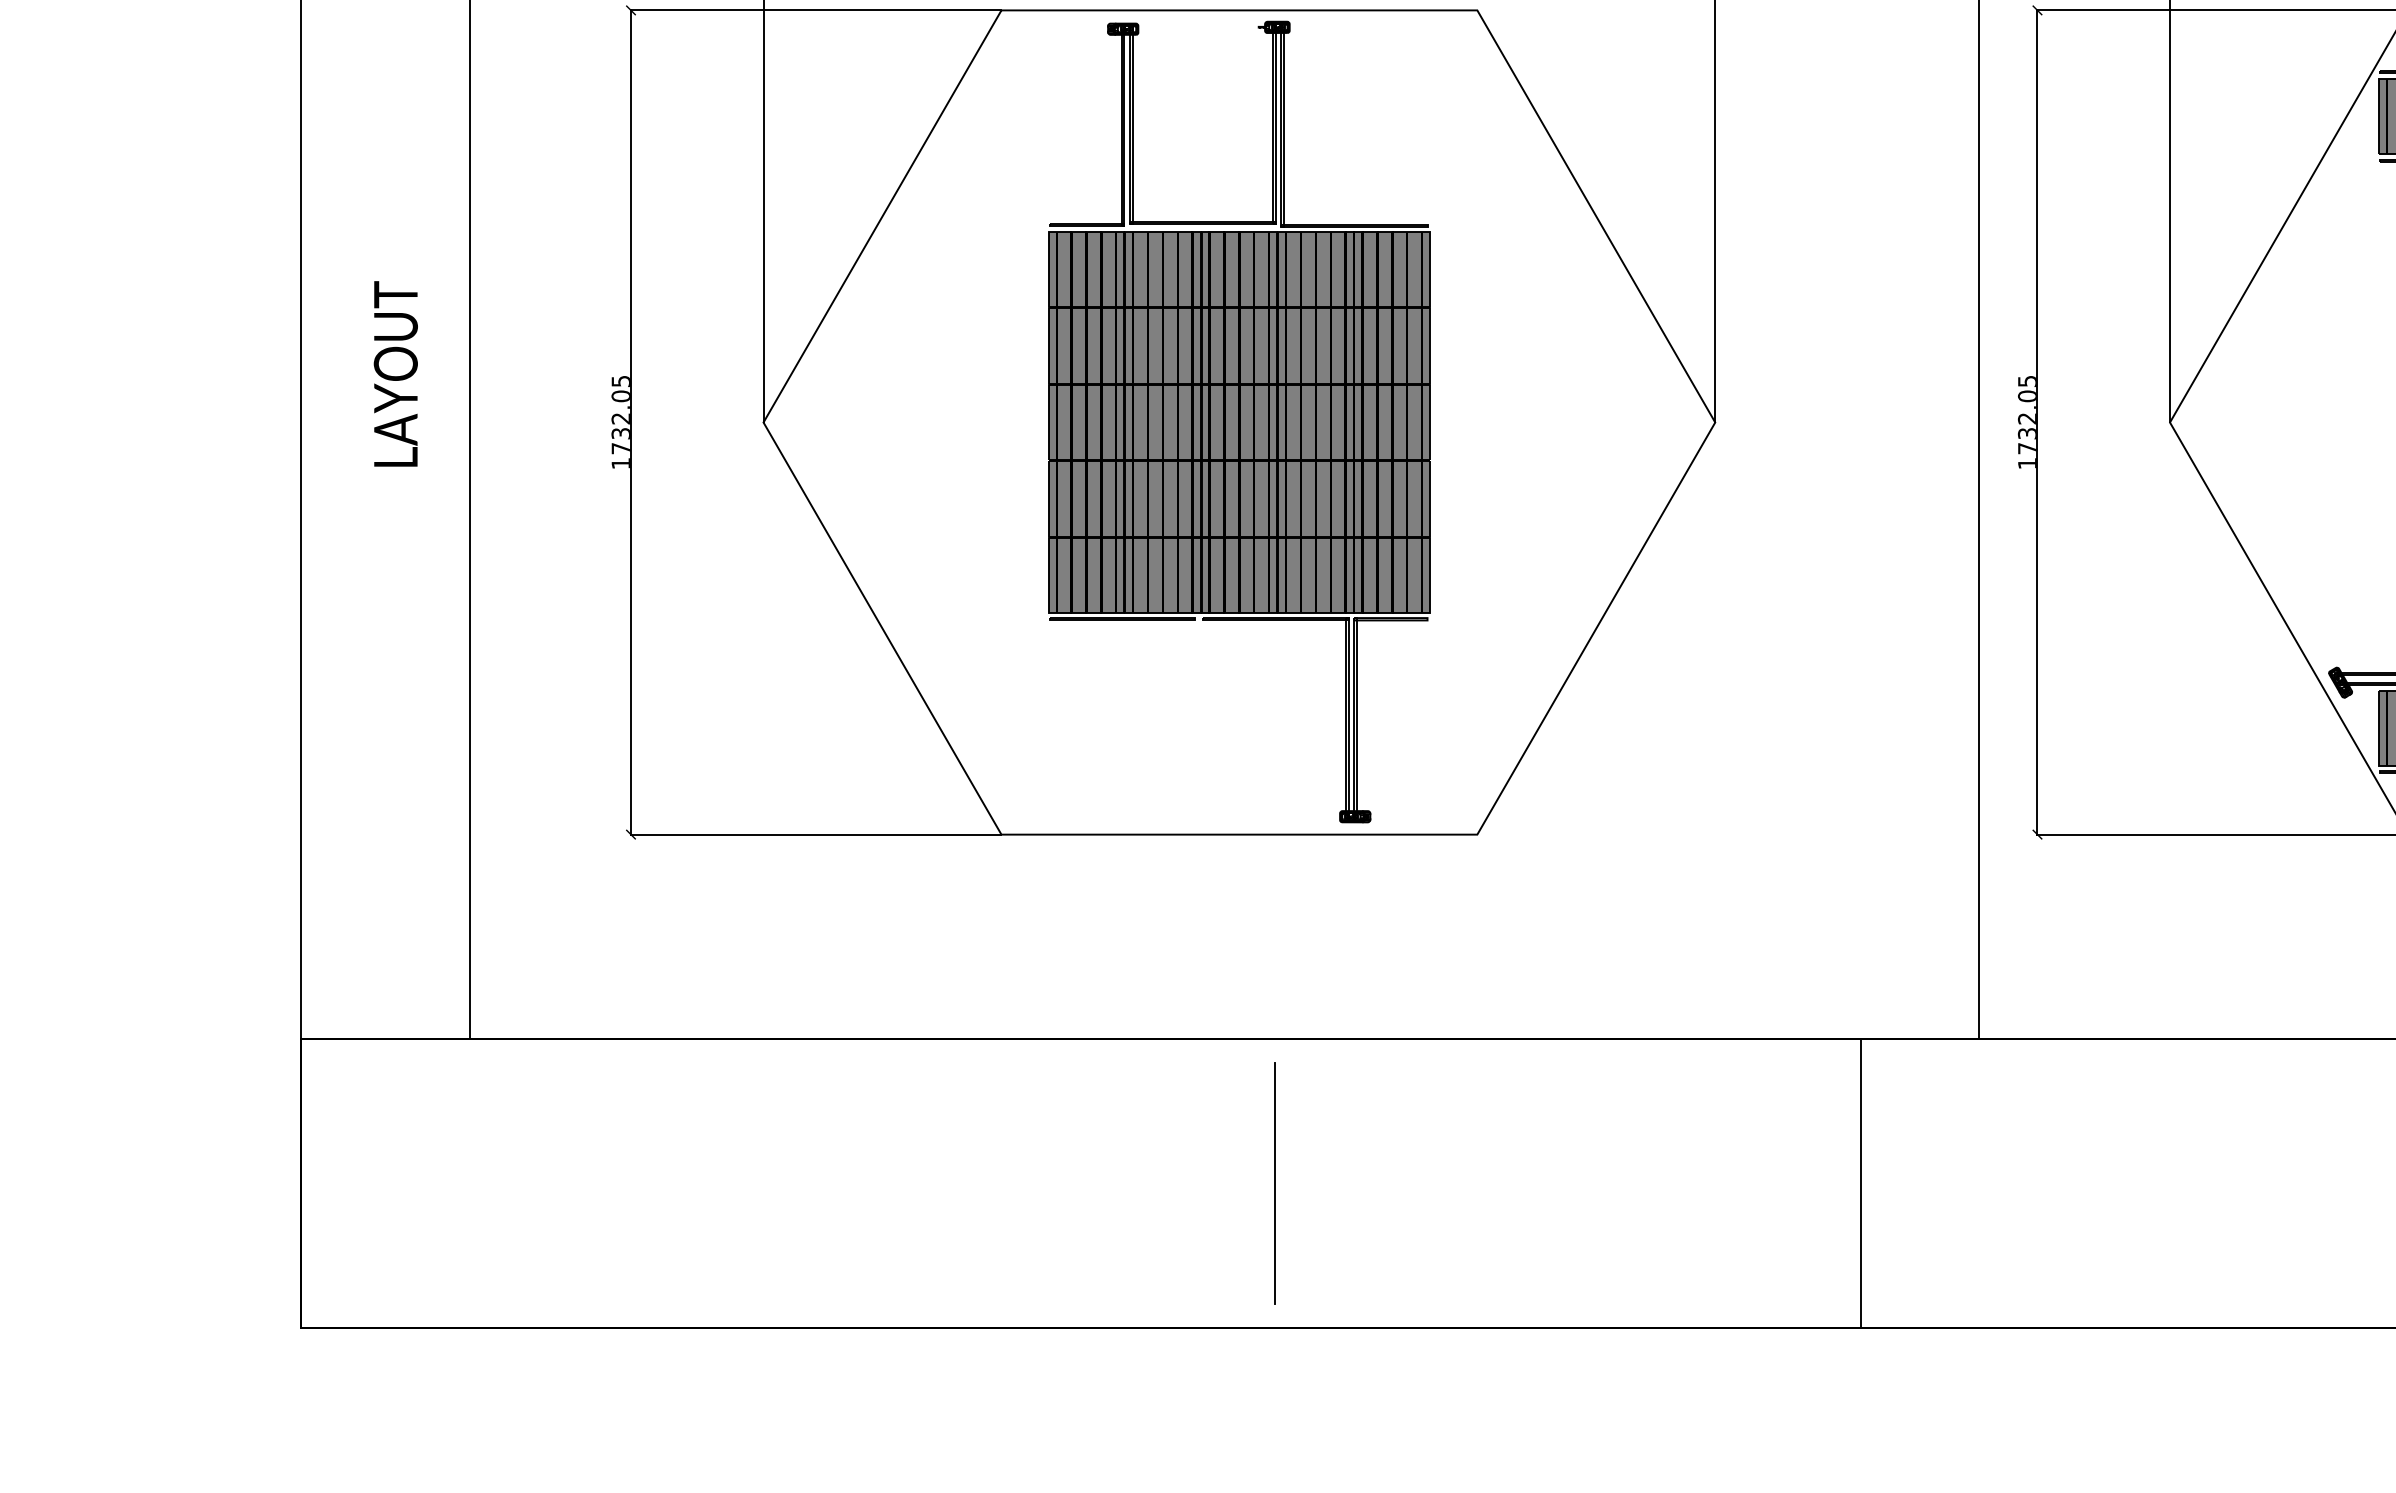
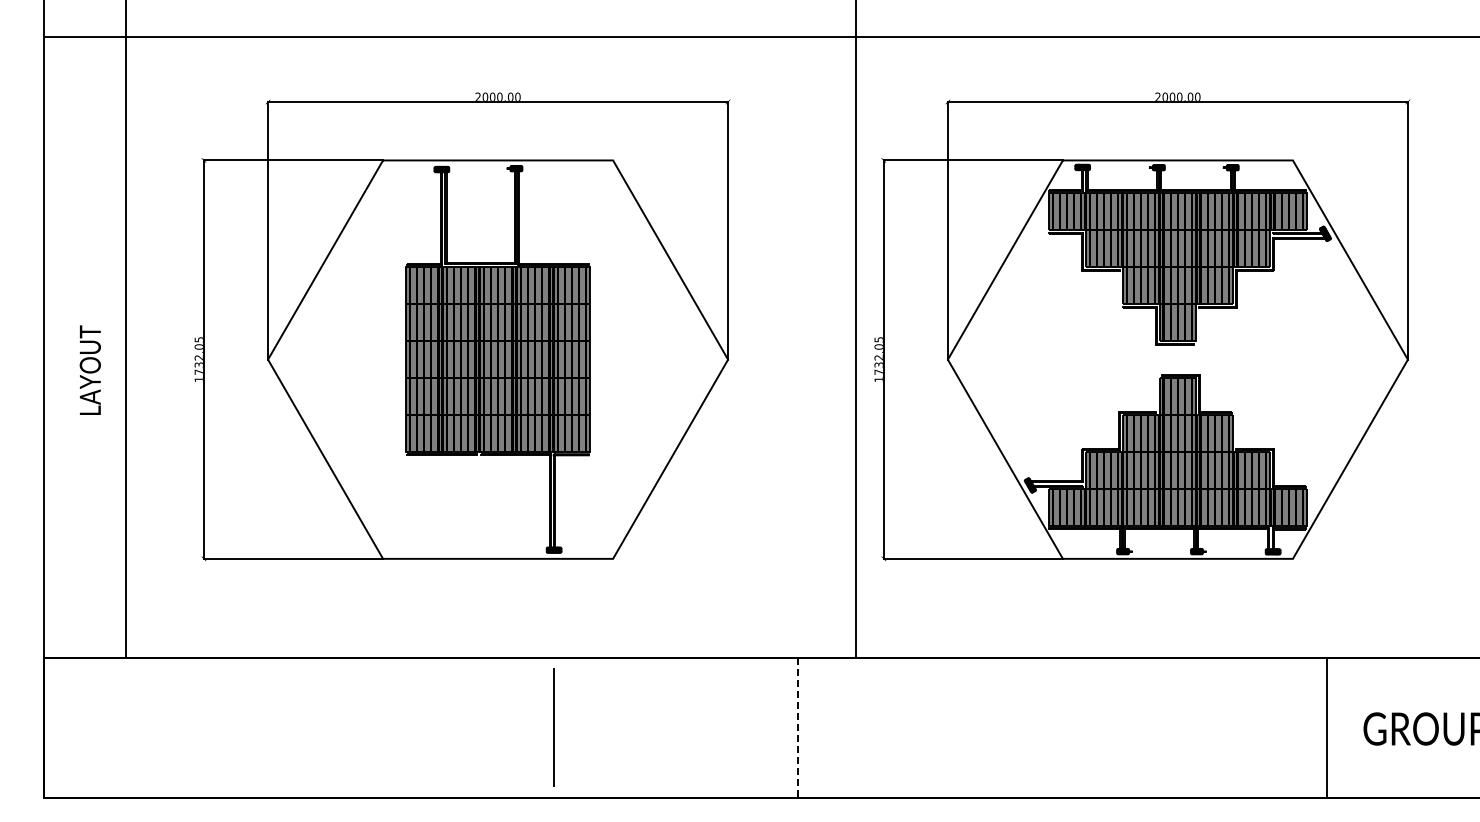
text: (394, 372) -> (89, 369), moved
line: (1273, 1183) -> (553, 727), moved
line: (1860, 1185) -> (798, 728), solid -> dashed

